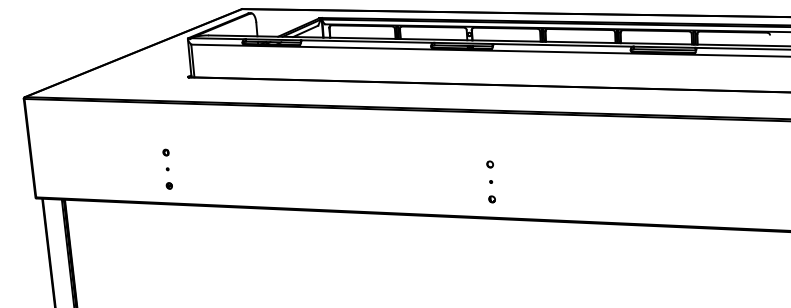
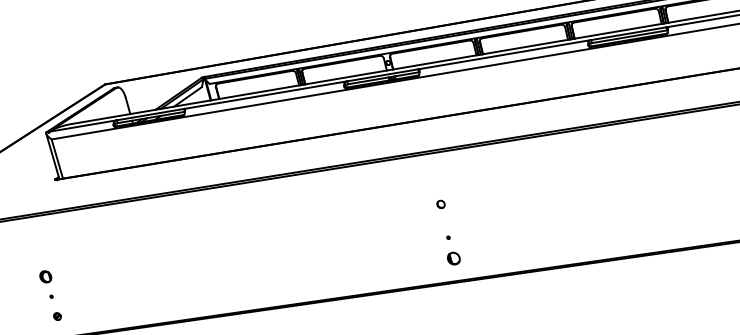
part: (165, 152) -> (45, 276), size x1.6
part: (489, 164) -> (440, 204), moved
part: (491, 199) -> (452, 258), size x1.6

